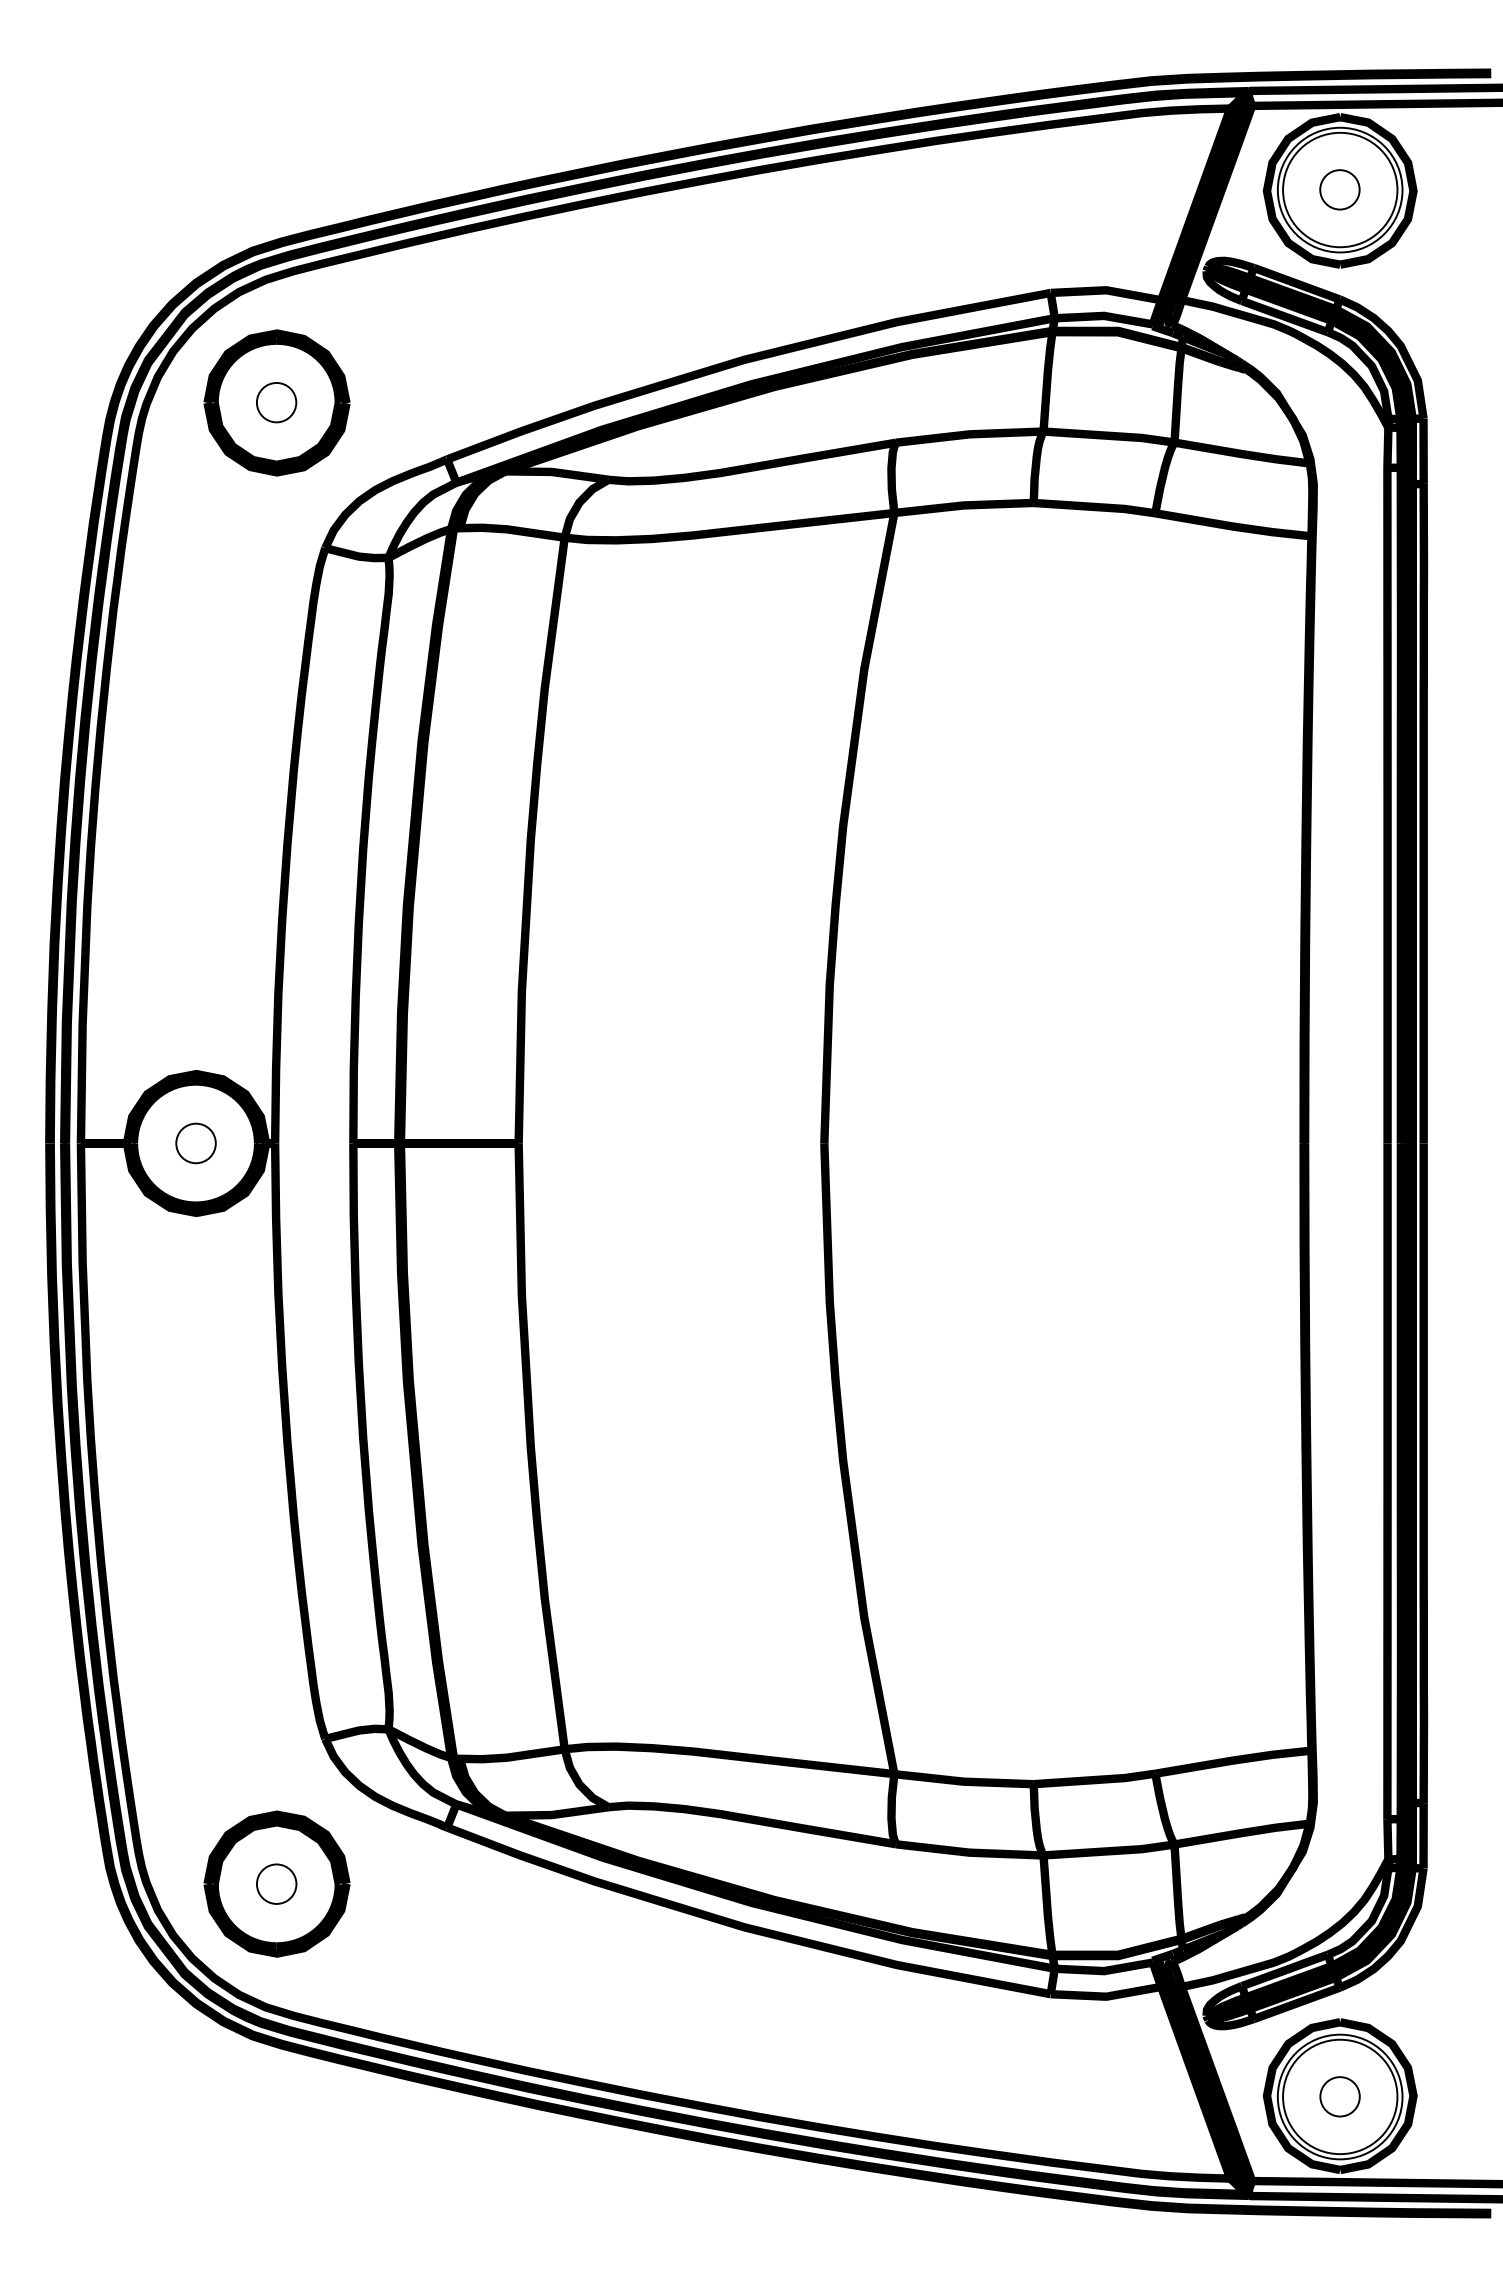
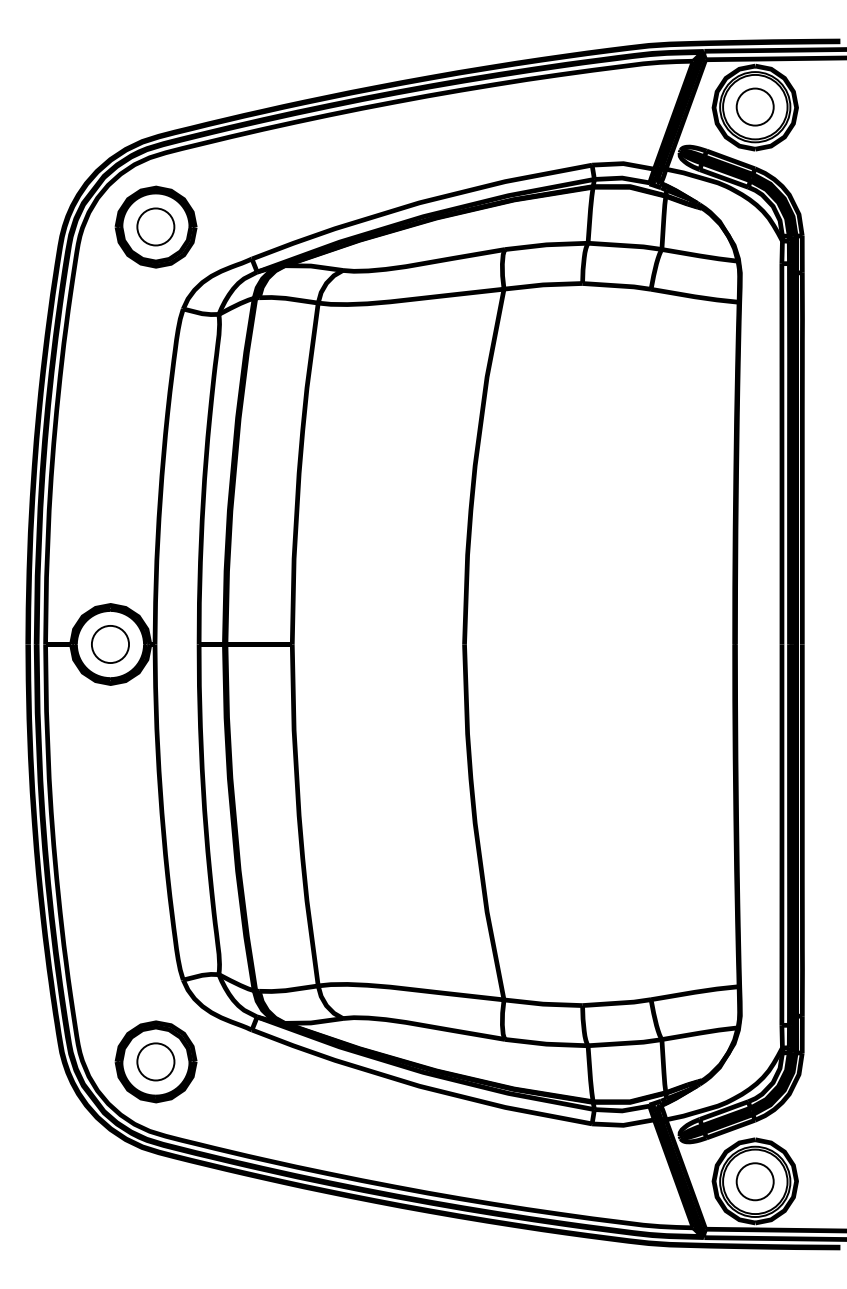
circle: (1338, 188) -> (754, 106), size x1.67
circle: (275, 401) -> (155, 226), size x1.67
circle: (196, 1143) -> (110, 644), size x1.67
circle: (275, 1883) -> (155, 1061), size x1.67
circle: (1338, 2096) -> (754, 1181), size x1.67

